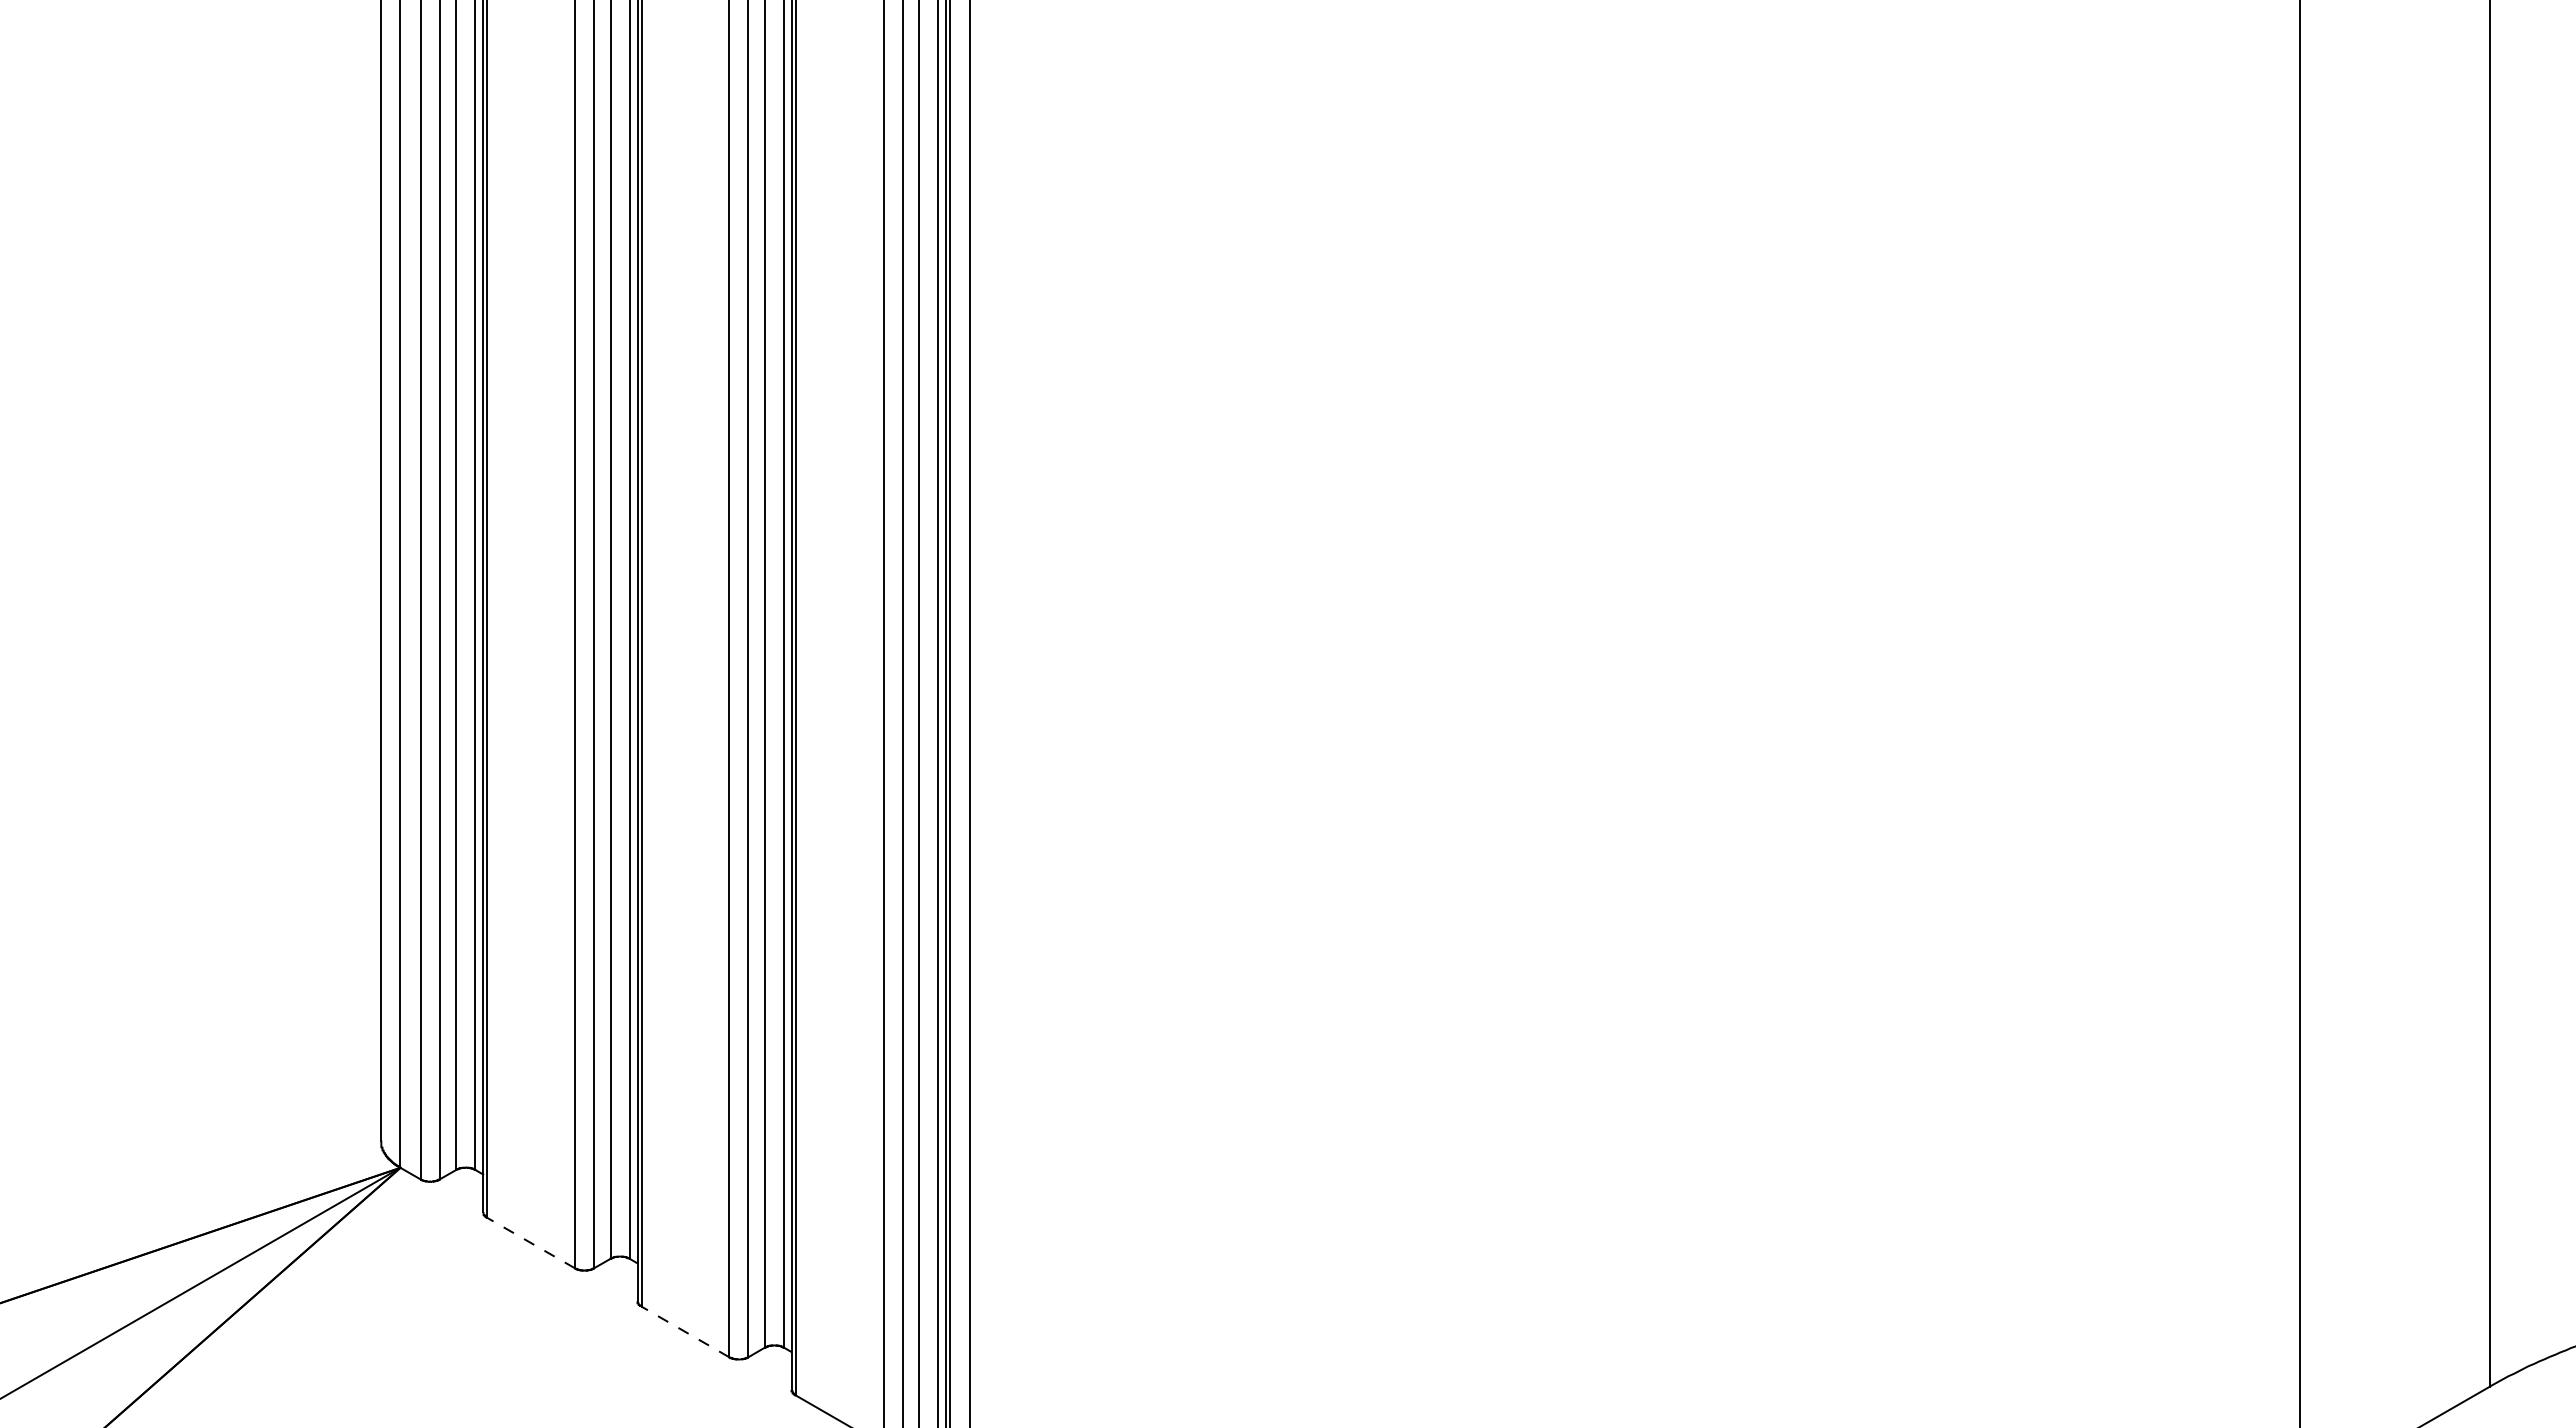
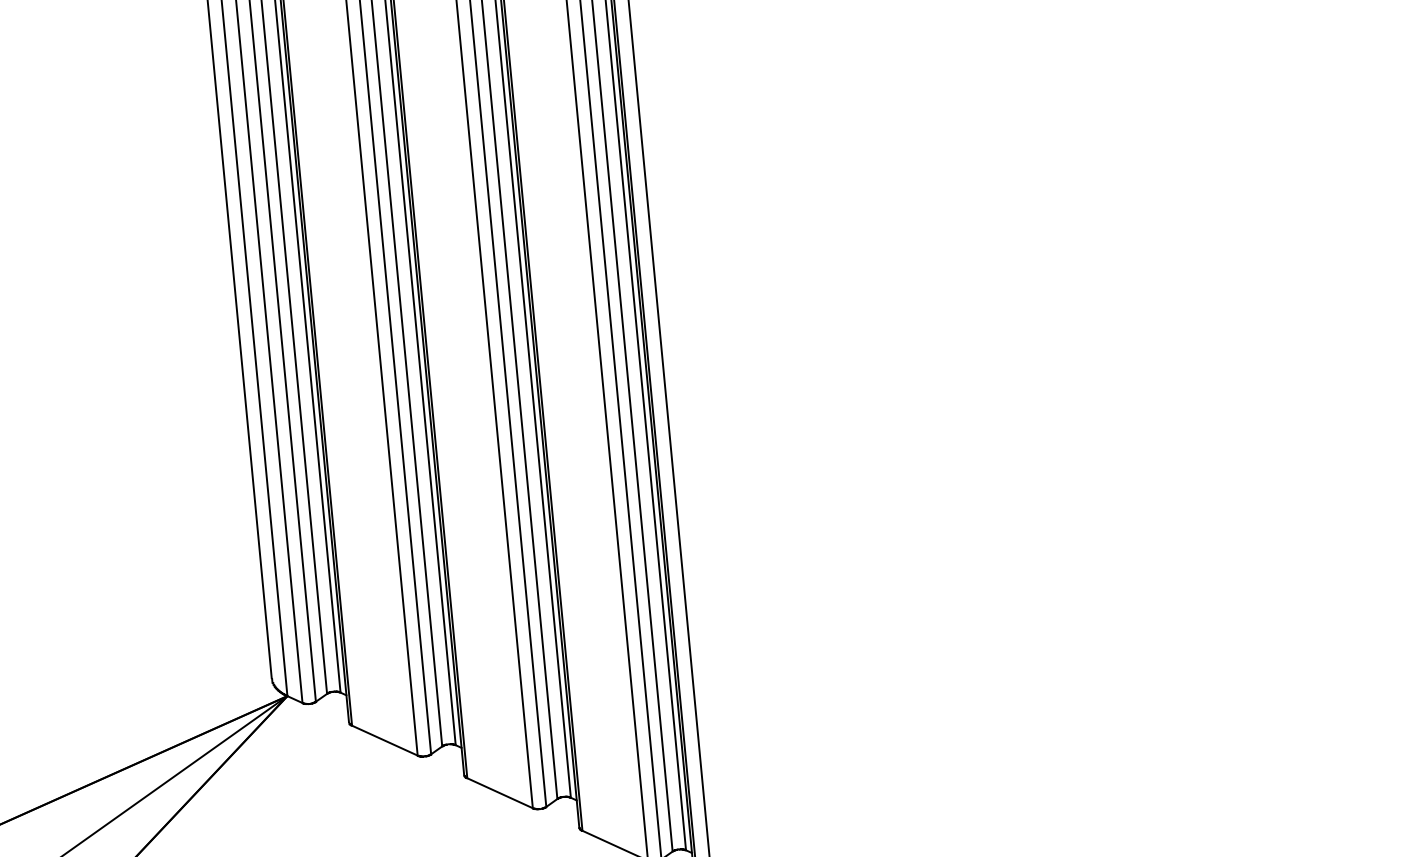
line: (531, 1243) -> (385, 740), dashed -> solid
line: (685, 1331) -> (500, 792), dashed -> solid

